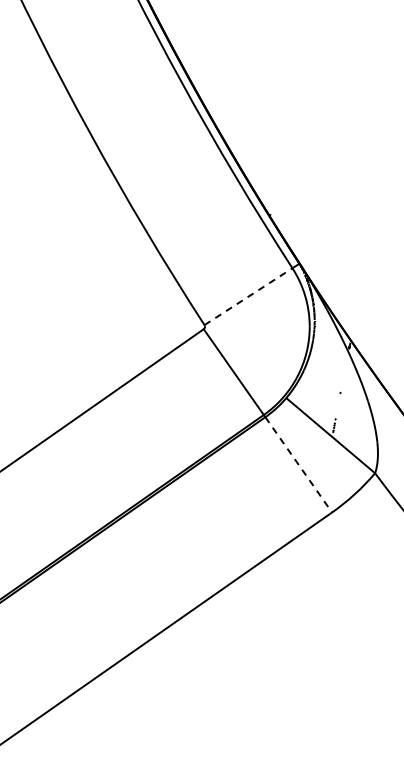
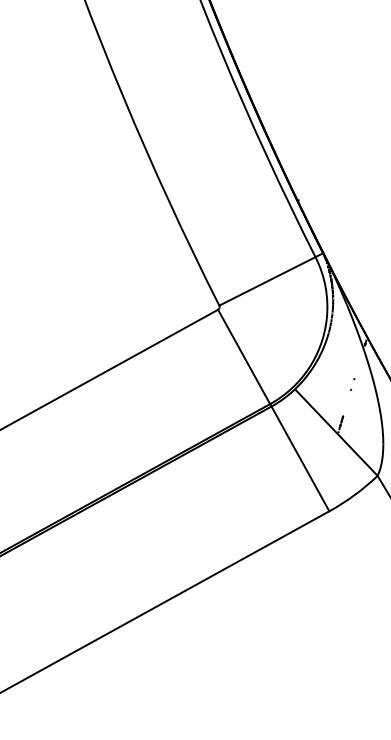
line: (248, 296) -> (267, 281), dashed -> solid
line: (299, 465) -> (301, 459), dashed -> solid

